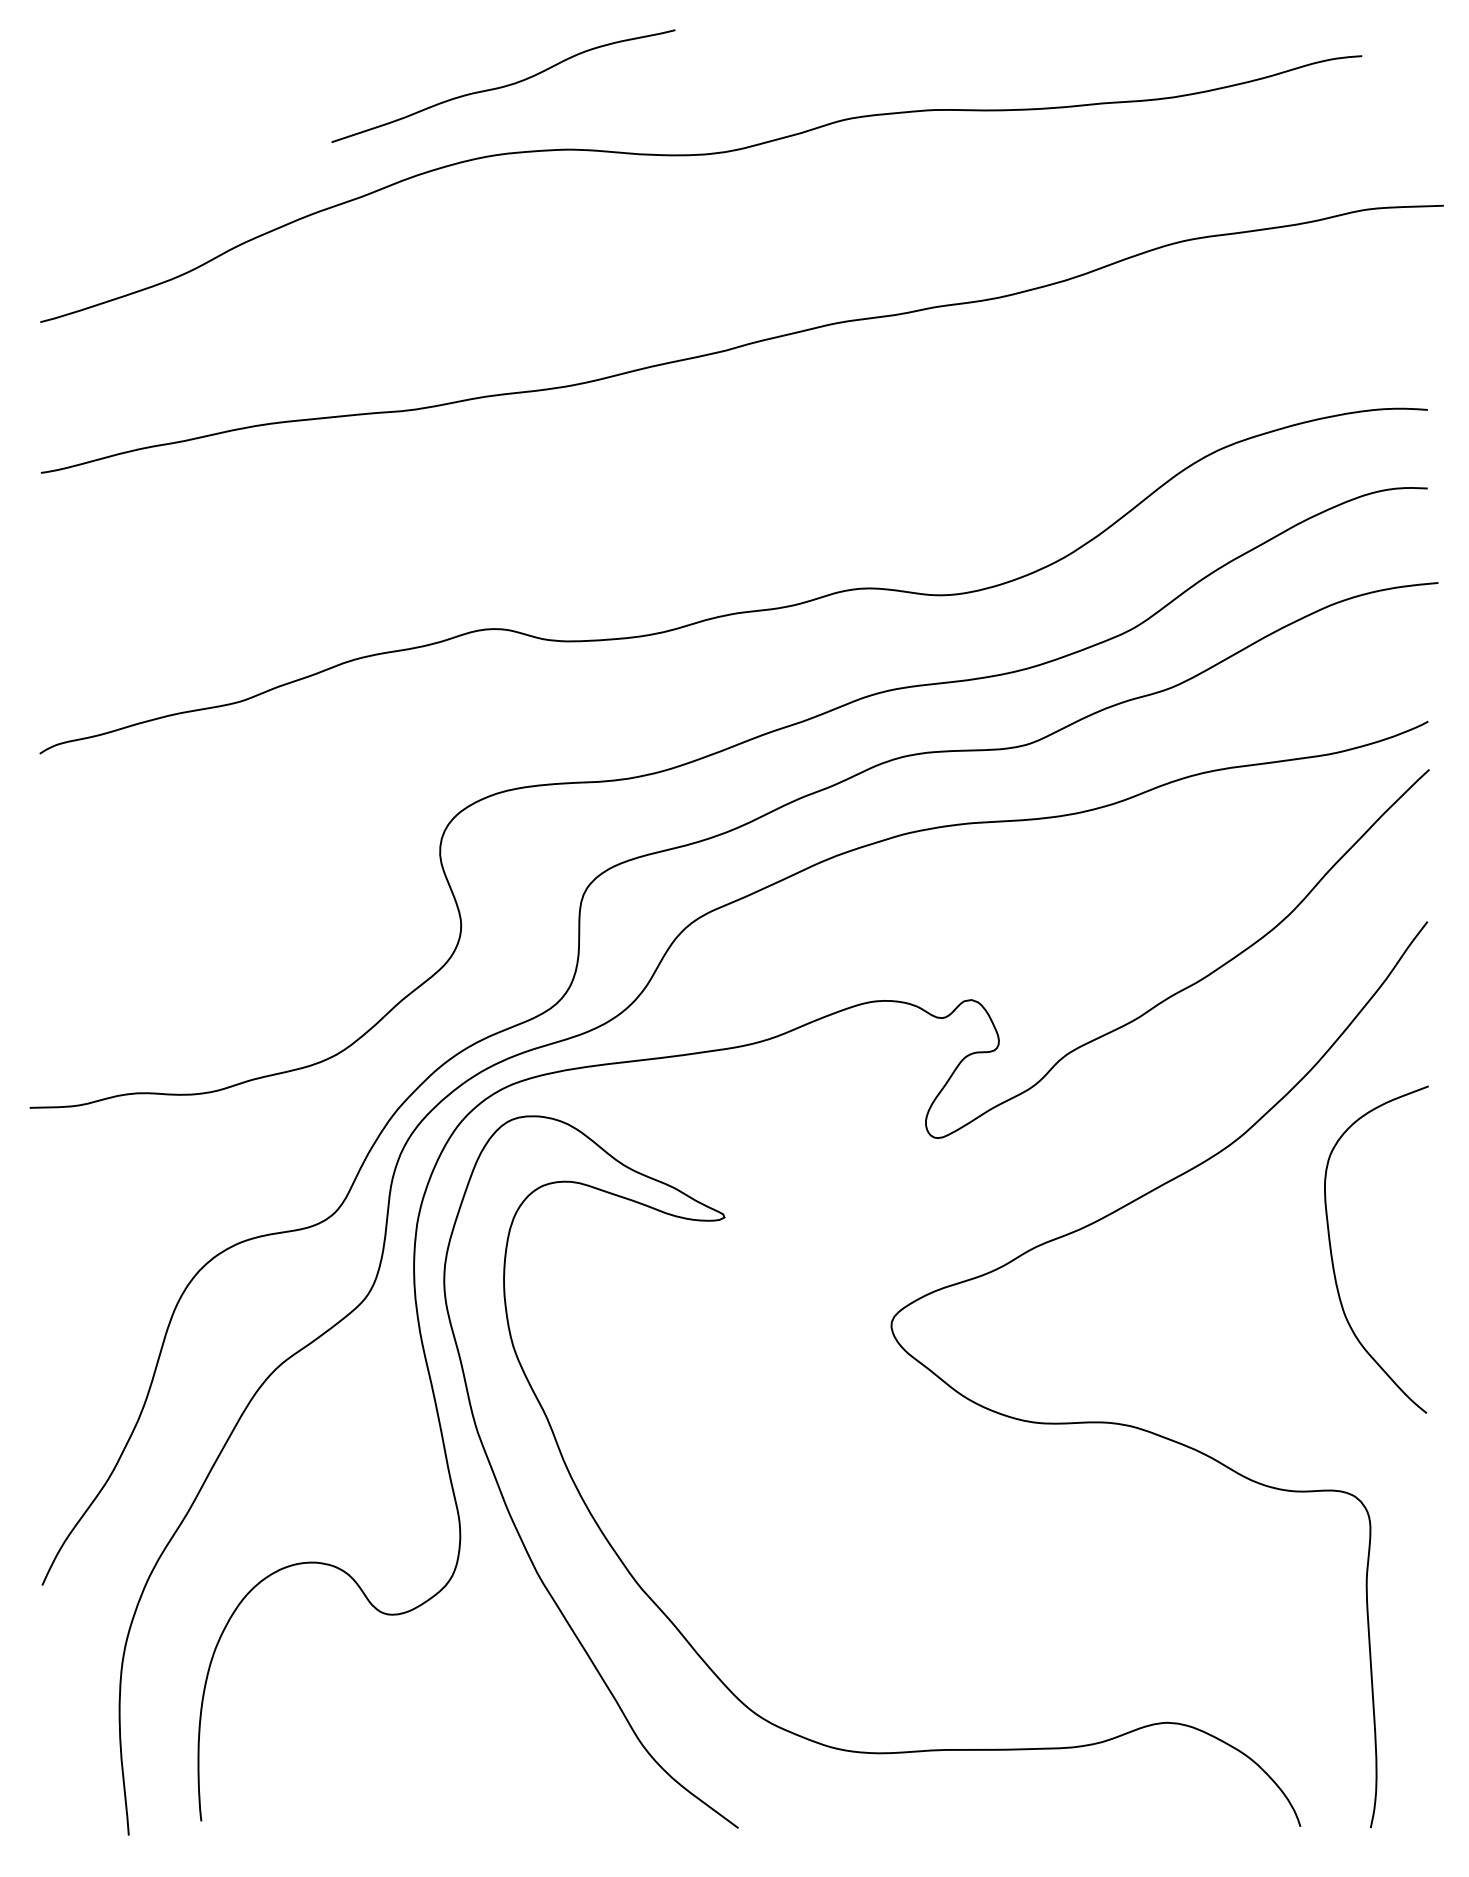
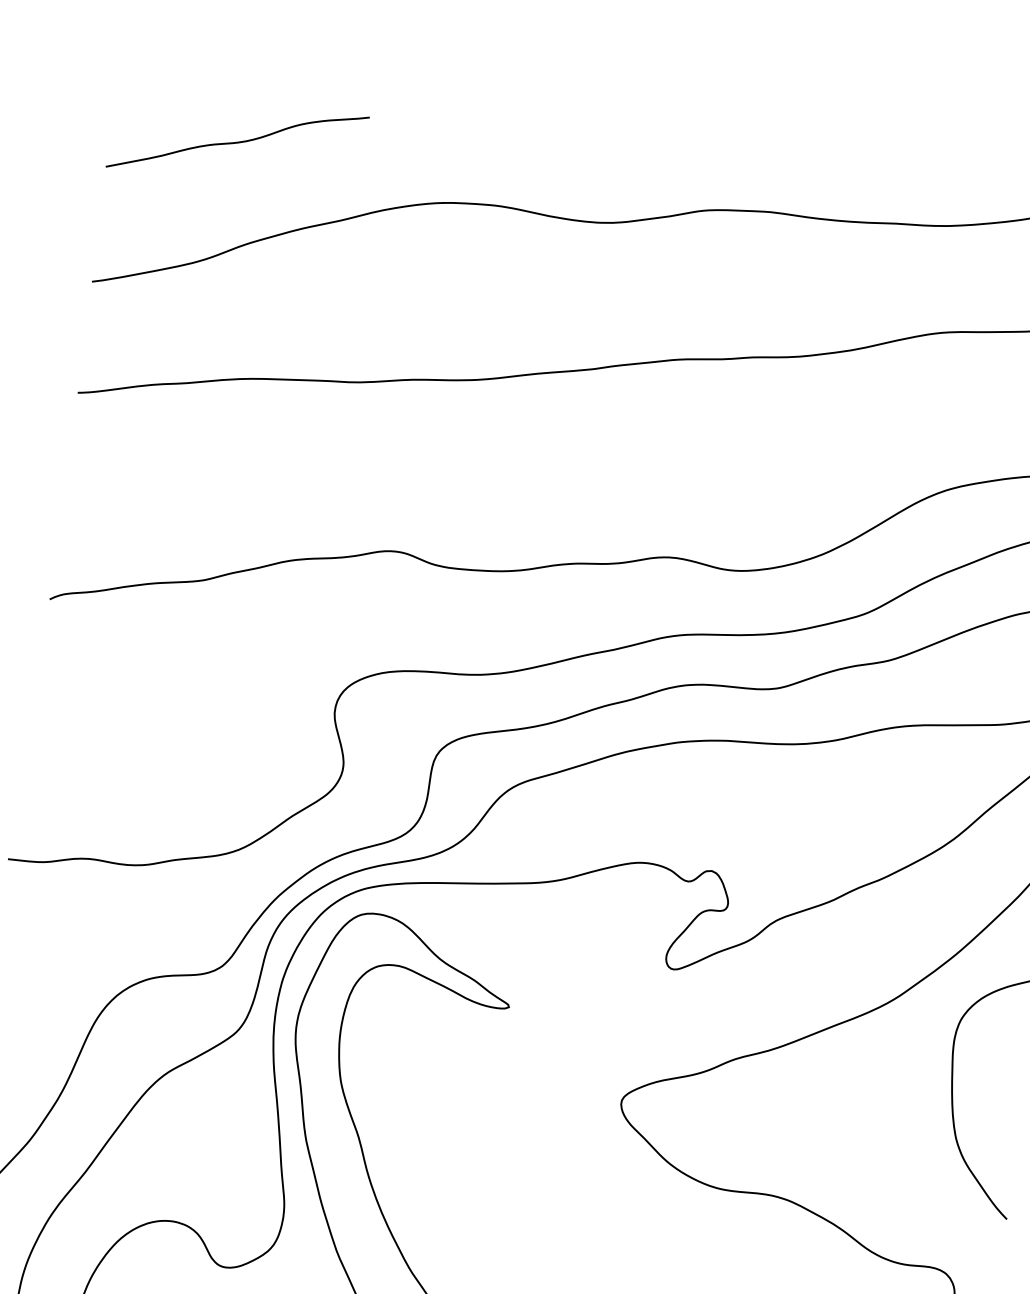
curve: (503, 85) -> (237, 141), moved

